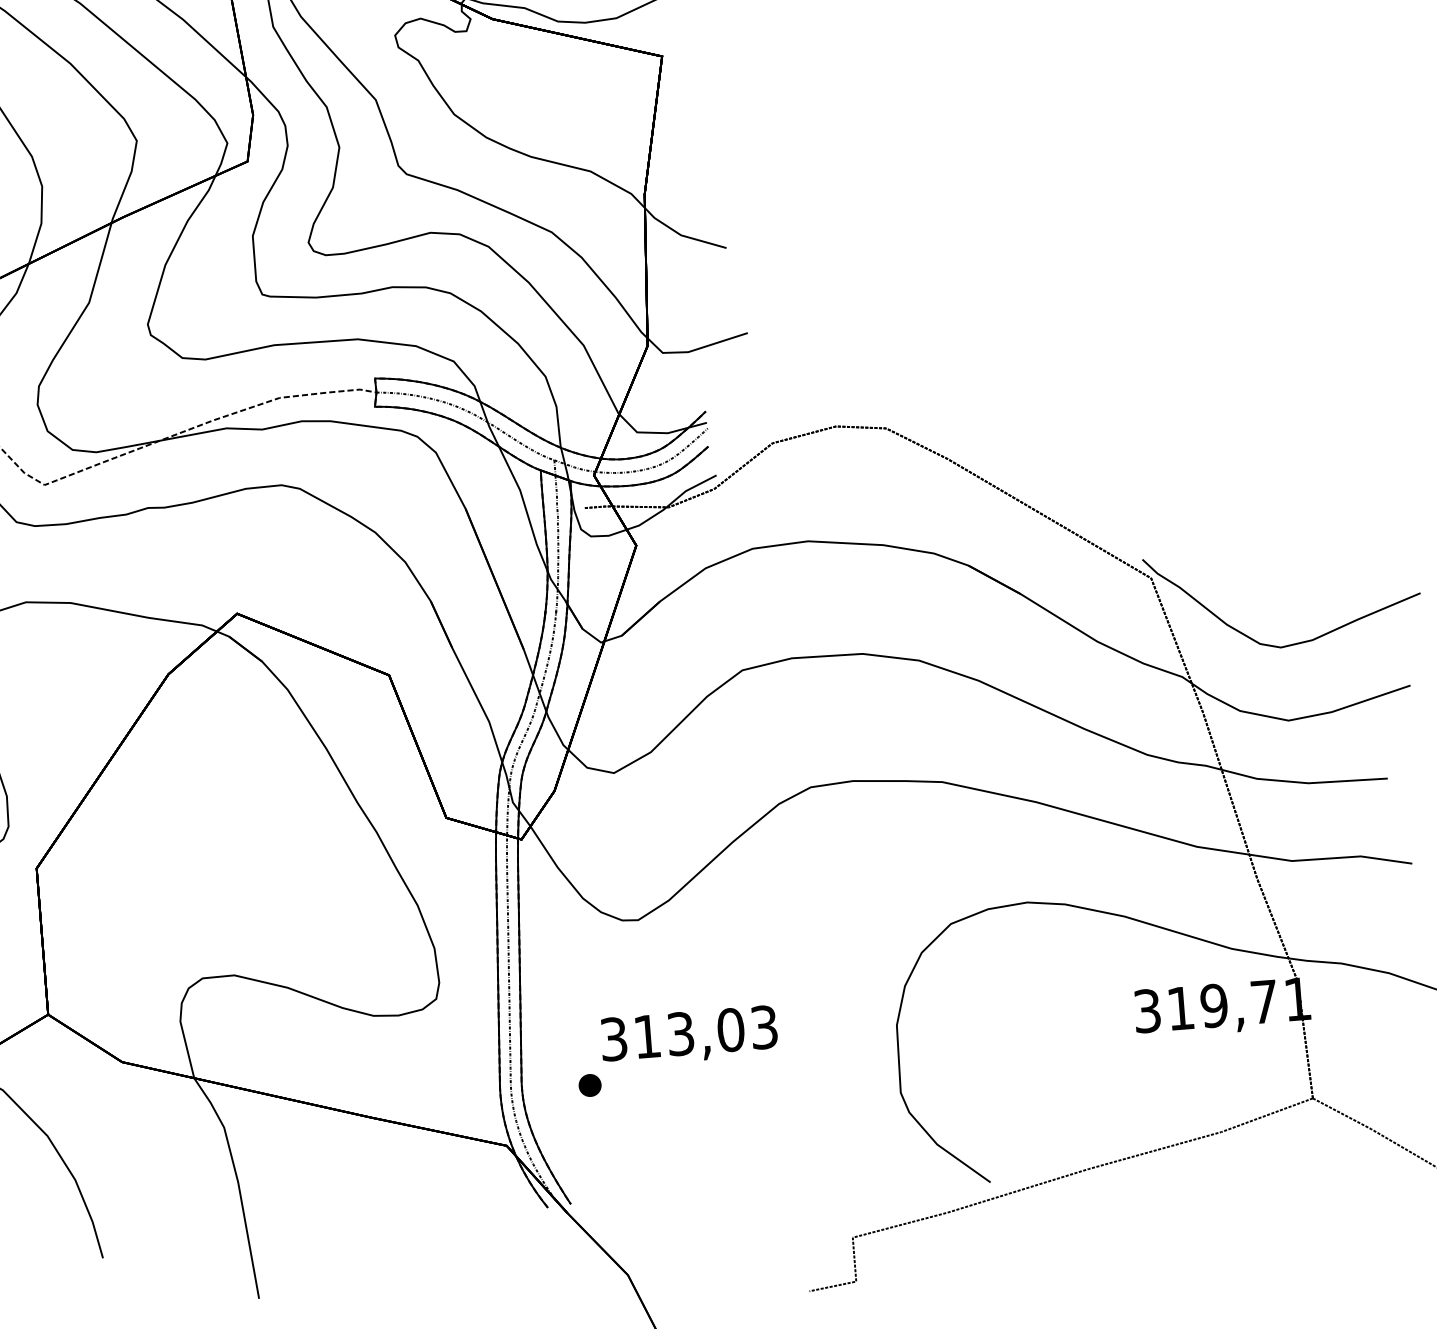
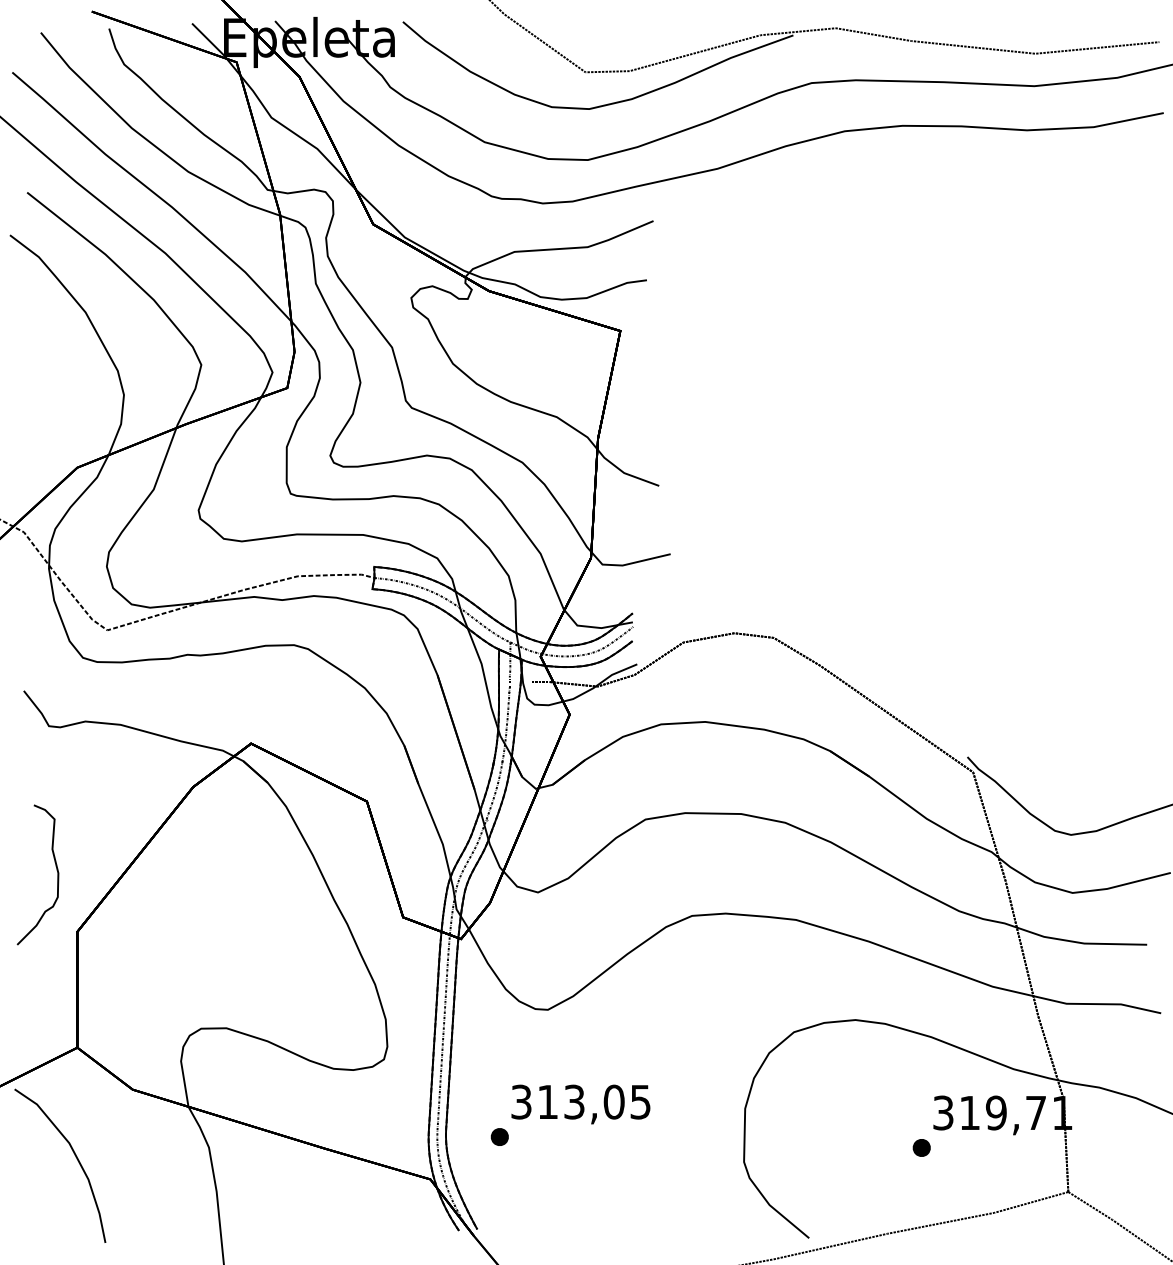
text: (764, 1026) -> (640, 1101), 313,03 -> 313,05
part: (1123, 1056) -> (921, 1147), added

